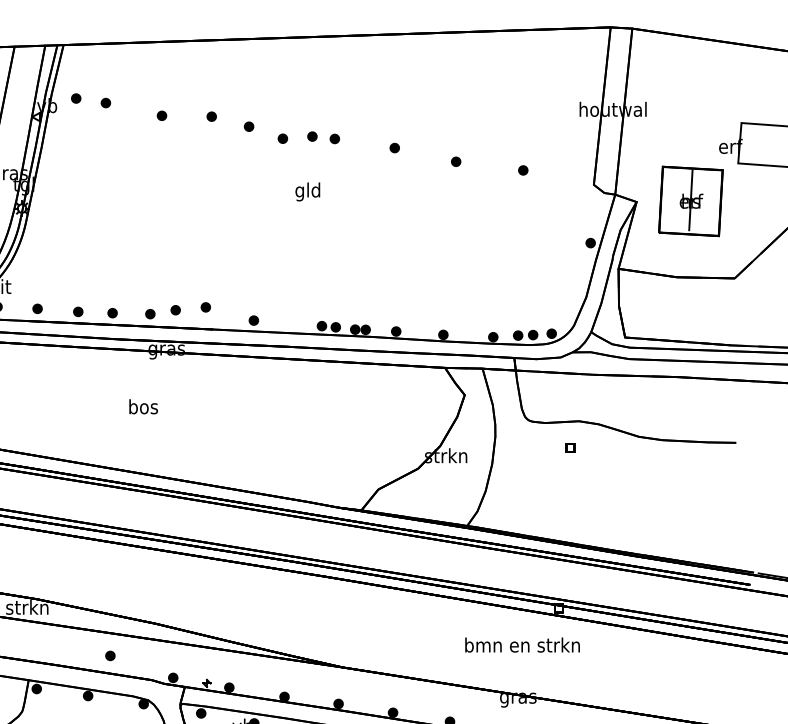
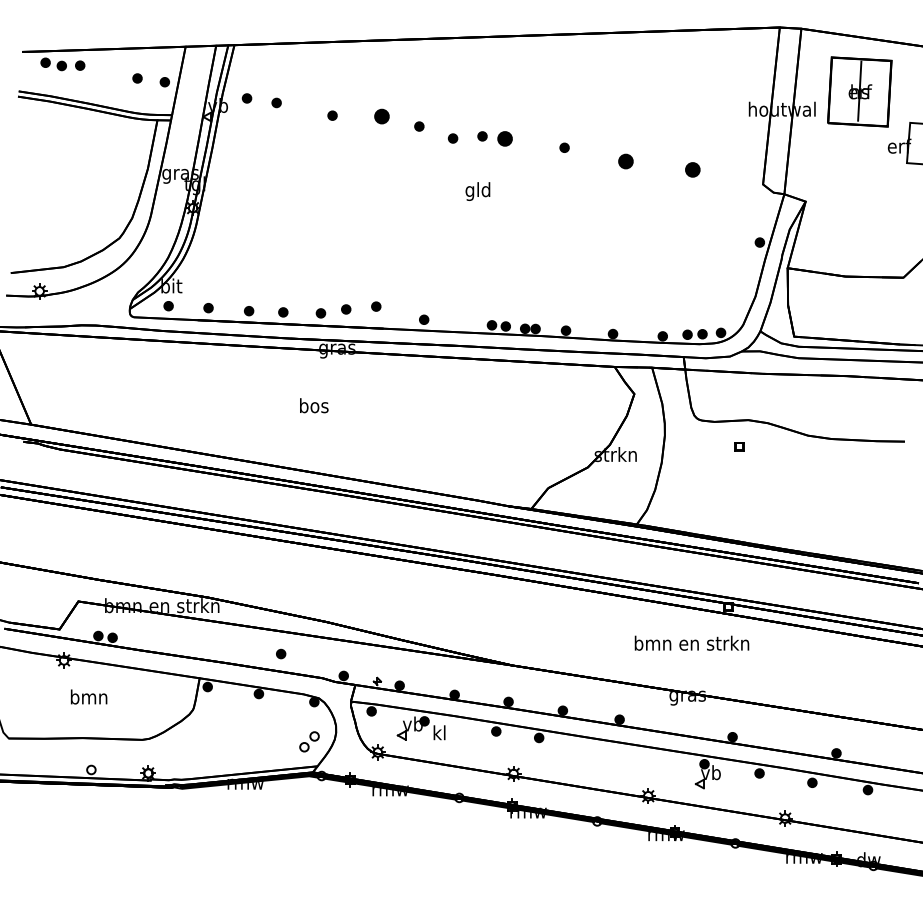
part: (212, 116) -> (382, 116), size x1.6
part: (334, 138) -> (504, 138), size x1.6
part: (455, 161) -> (625, 161), size x1.6
part: (523, 170) -> (692, 170), size x1.6
part: (690, 200) -> (859, 91), moved

